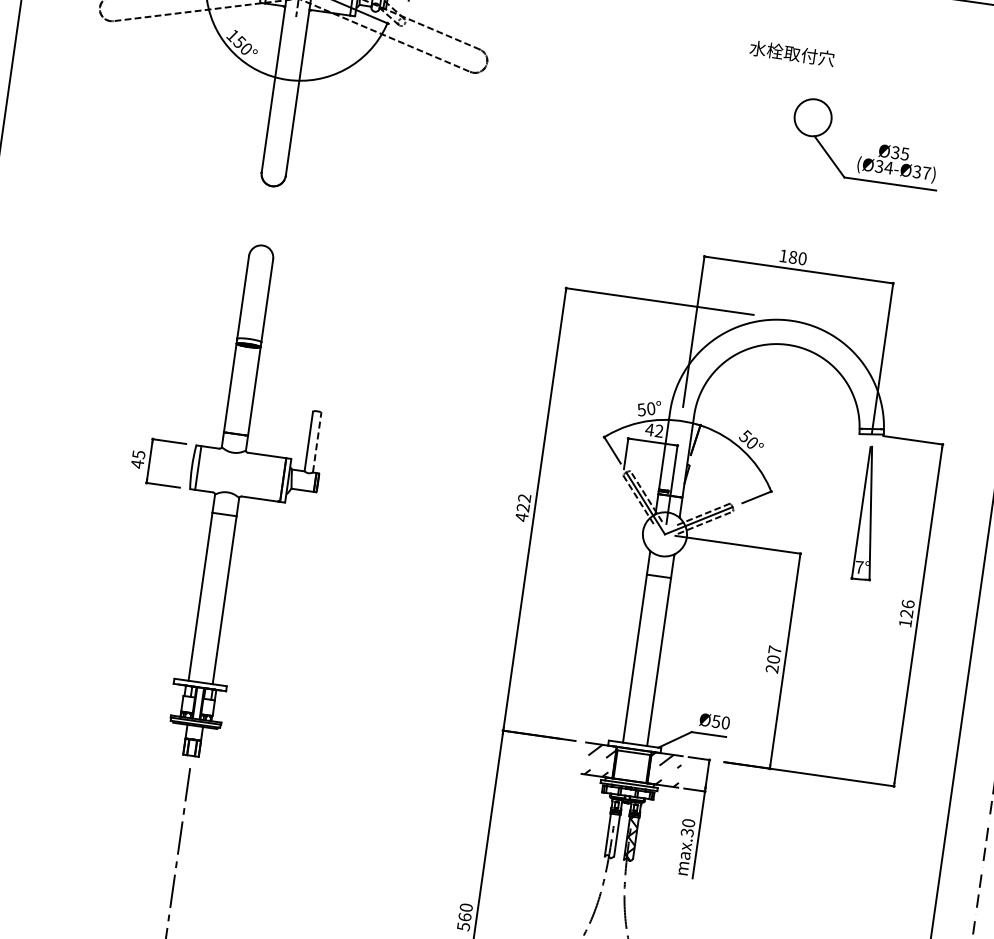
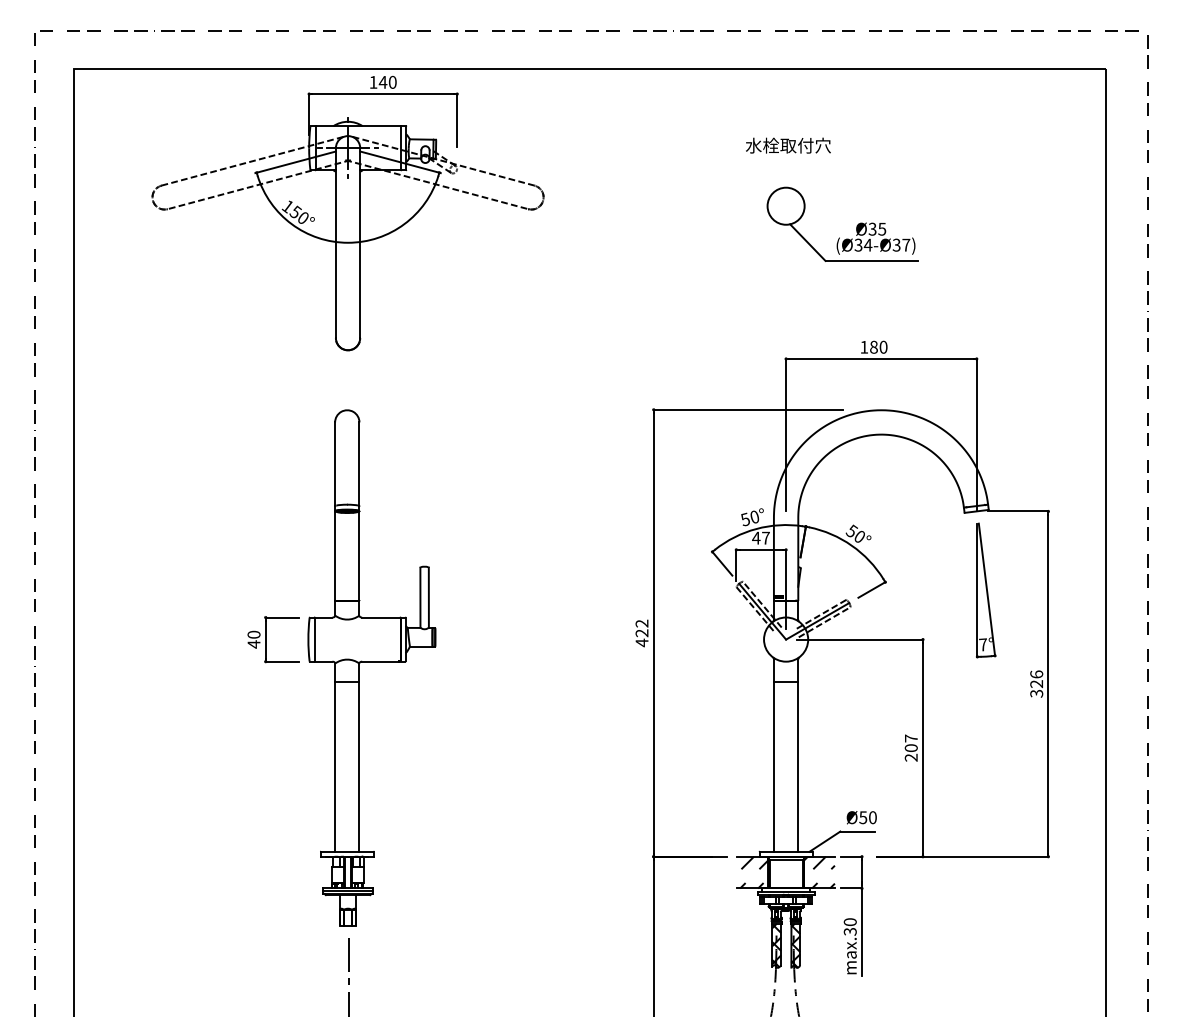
text: (792, 53) -> (788, 145), moved
part: (879, 147) -> (856, 226), moved
text: (658, 430) -> (765, 537), 42 -> 47
line: (316, 442) -> (428, 597), dashed -> solid
text: (138, 454) -> (253, 634), 45 -> 40
text: (905, 623) -> (1036, 693), 126 -> 326
hatch: (612, 835) -> (776, 945), added

